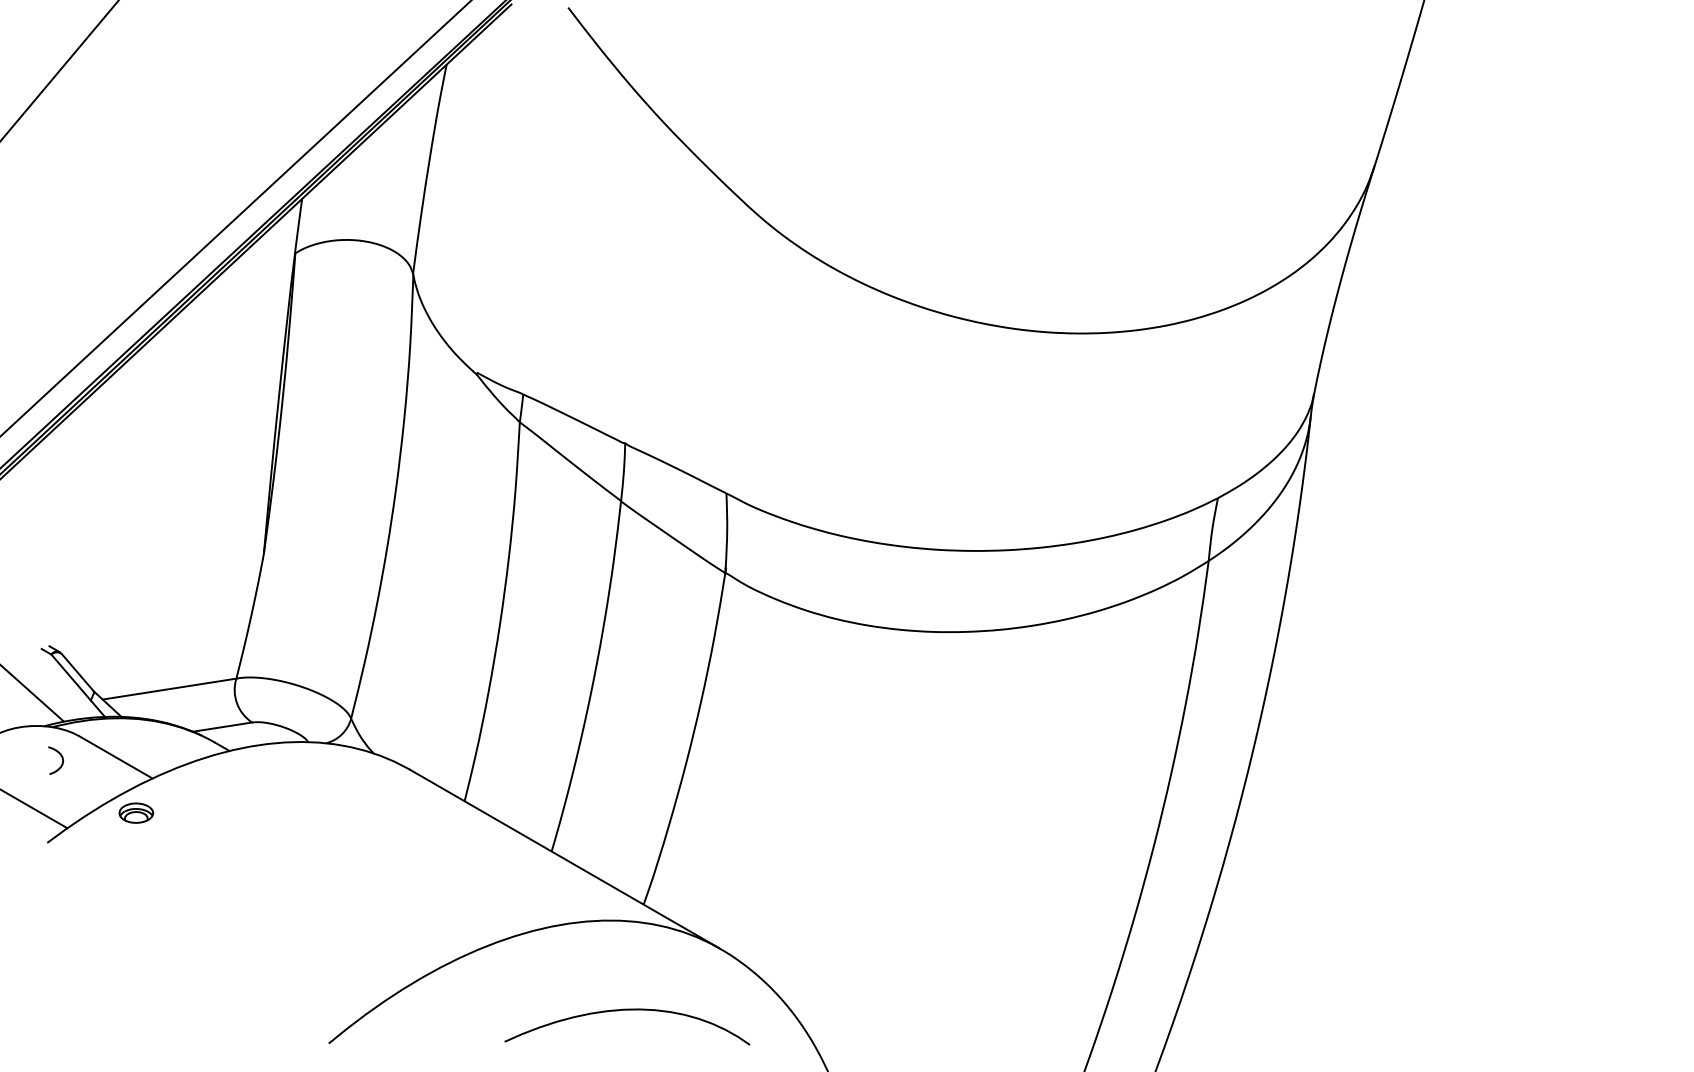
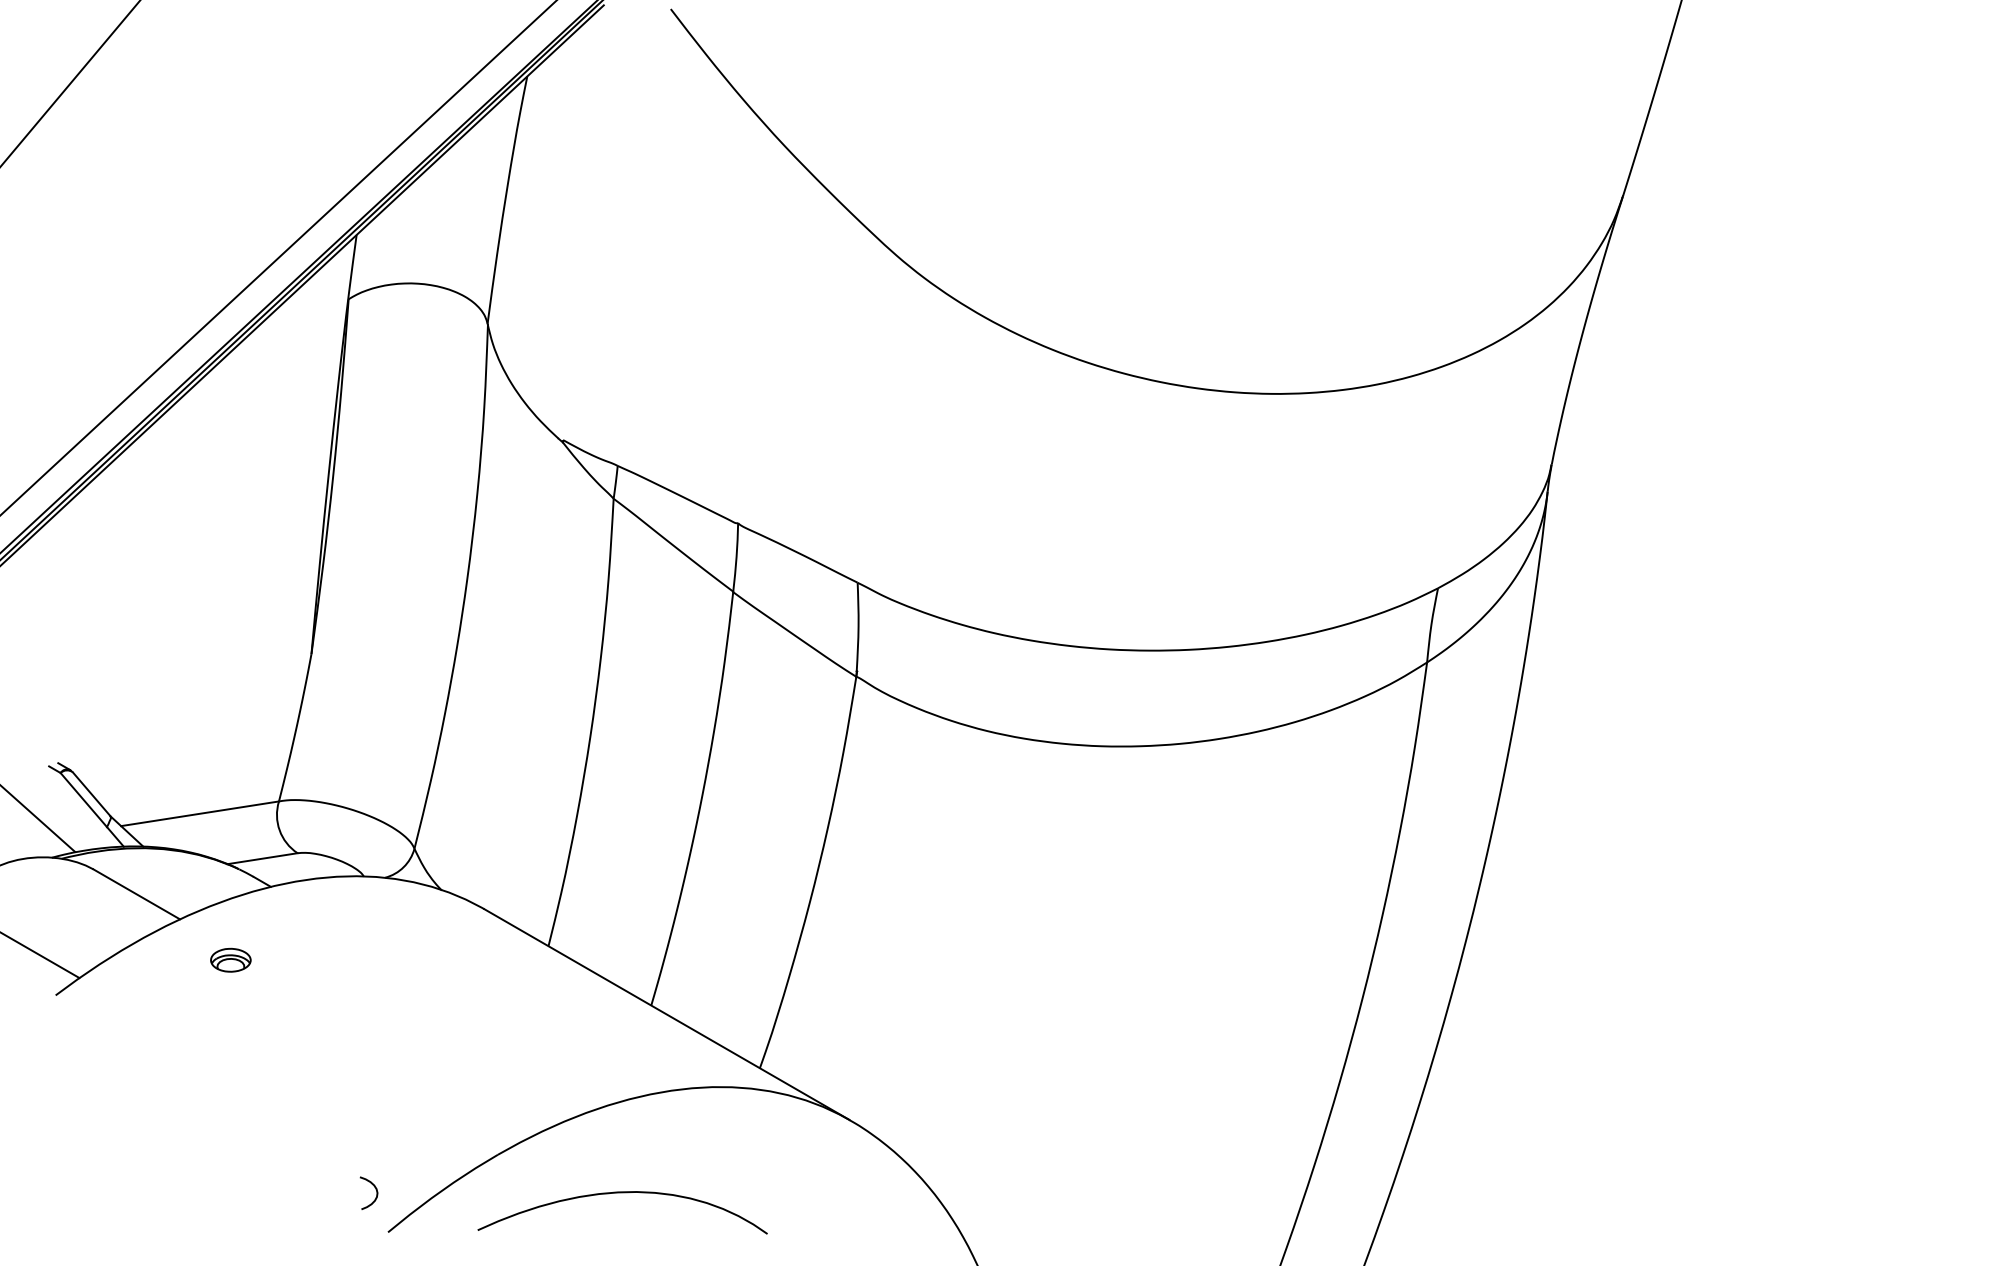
curve: (61, 757) -> (375, 1189), moved
part: (136, 812) -> (230, 959), moved
curve: (627, 1010) -> (622, 1193), moved

